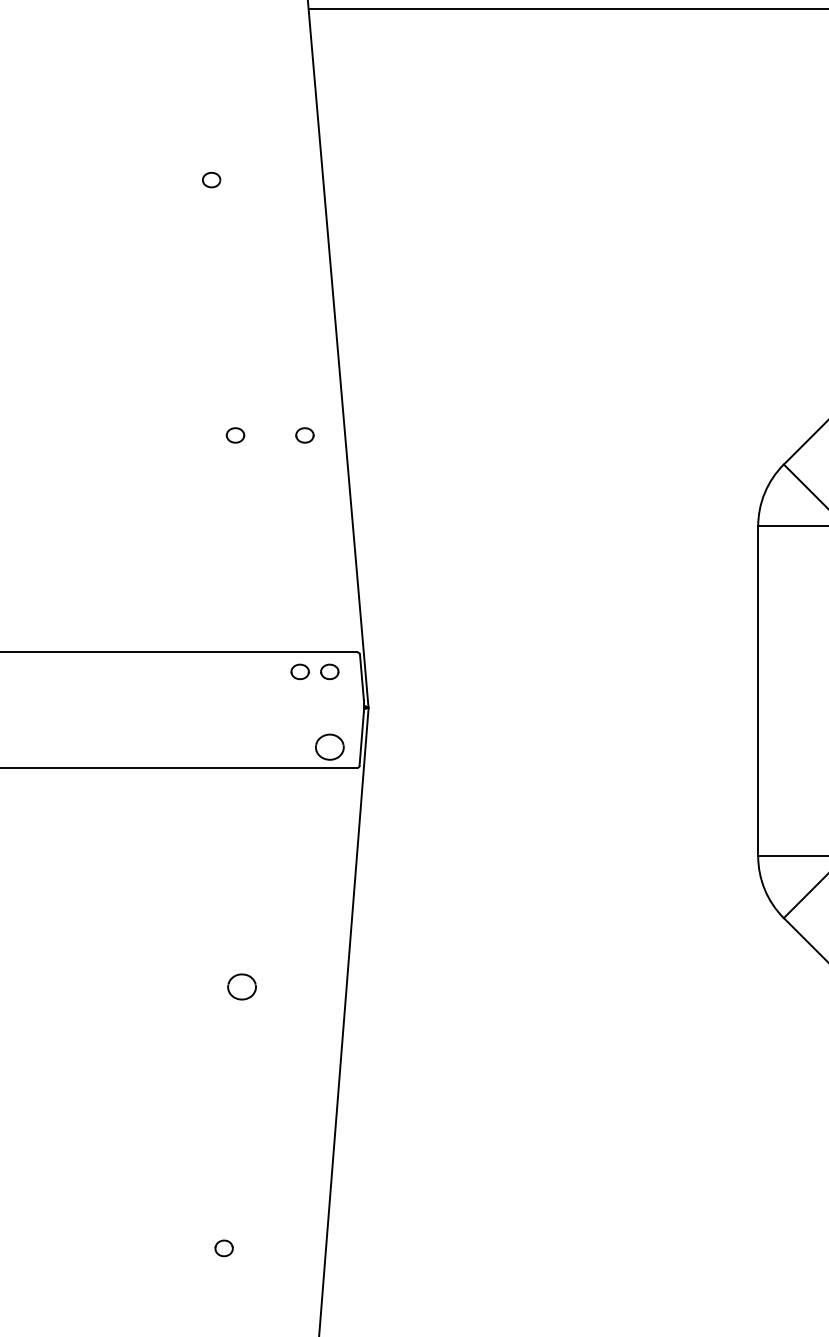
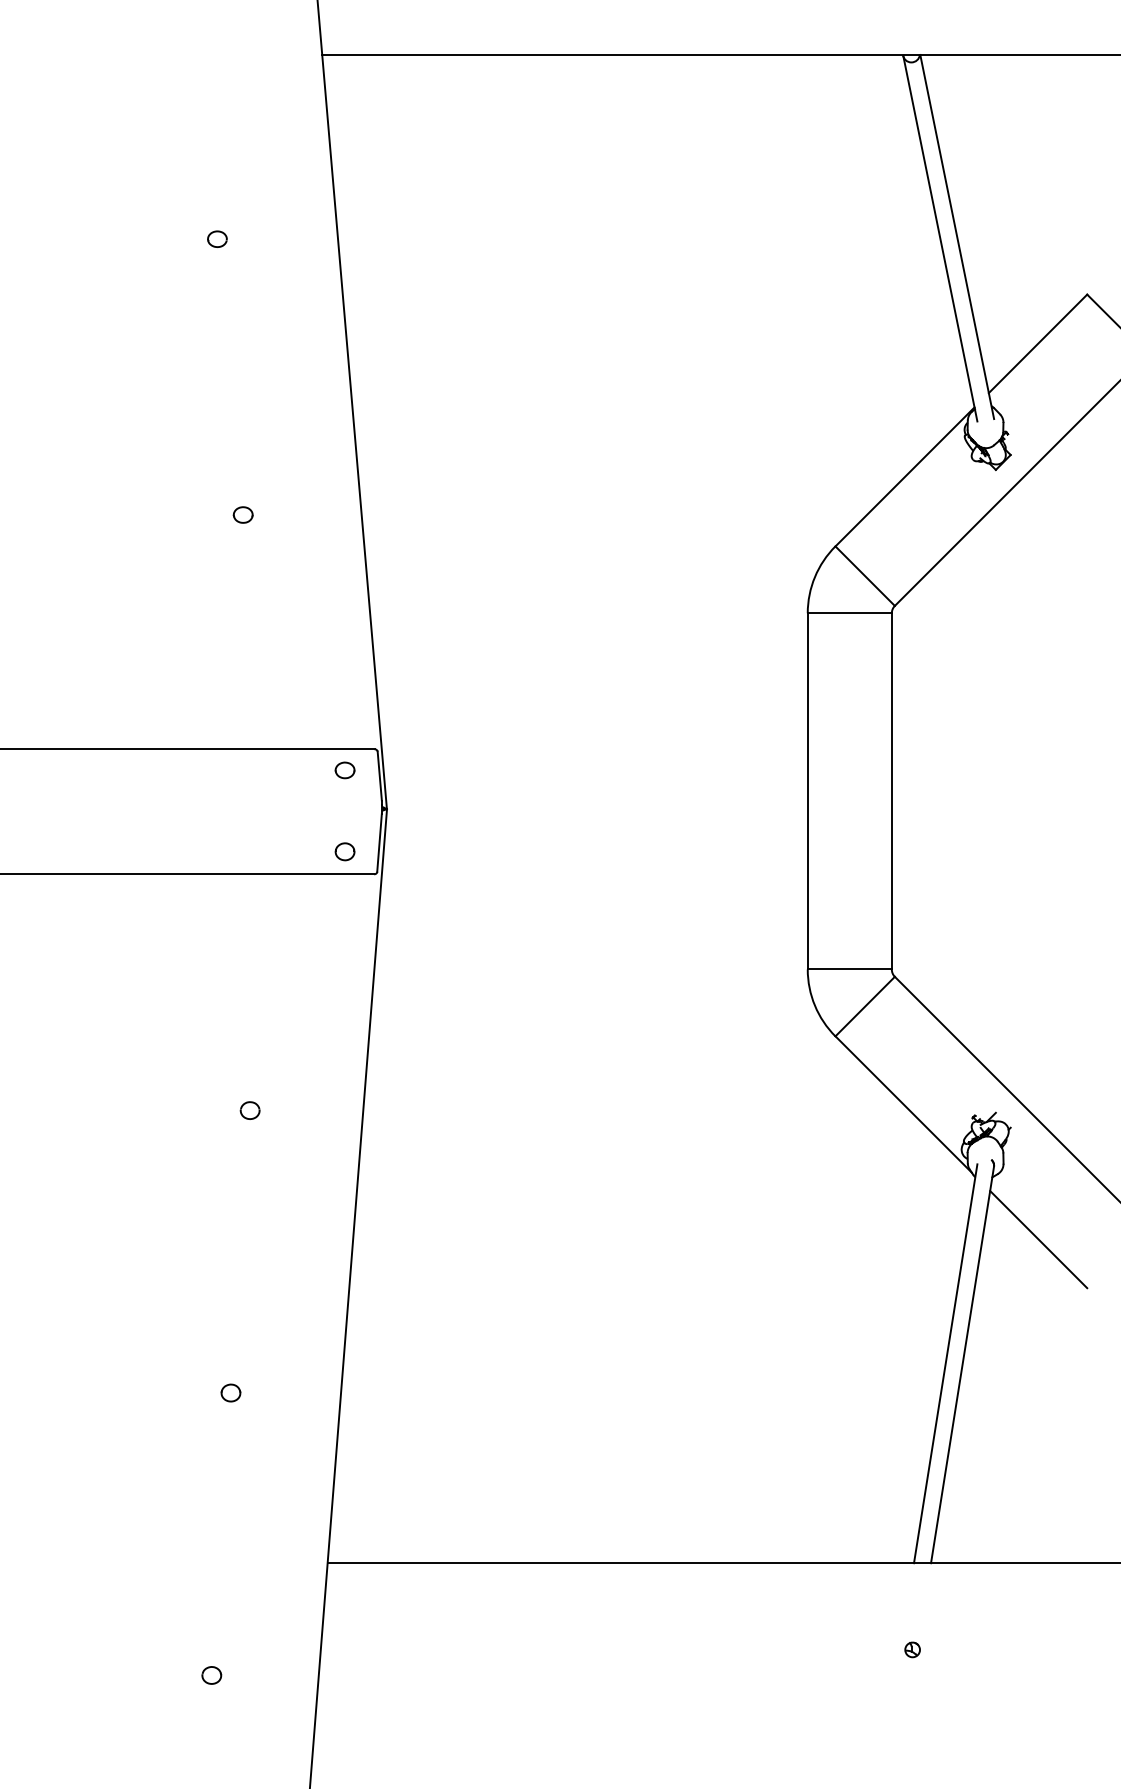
part: (304, 434) -> (317, 514), removed
part: (299, 671) -> (312, 770), removed
part: (329, 746) -> (344, 851), size x0.62
part: (241, 986) -> (249, 1110), size x0.62

